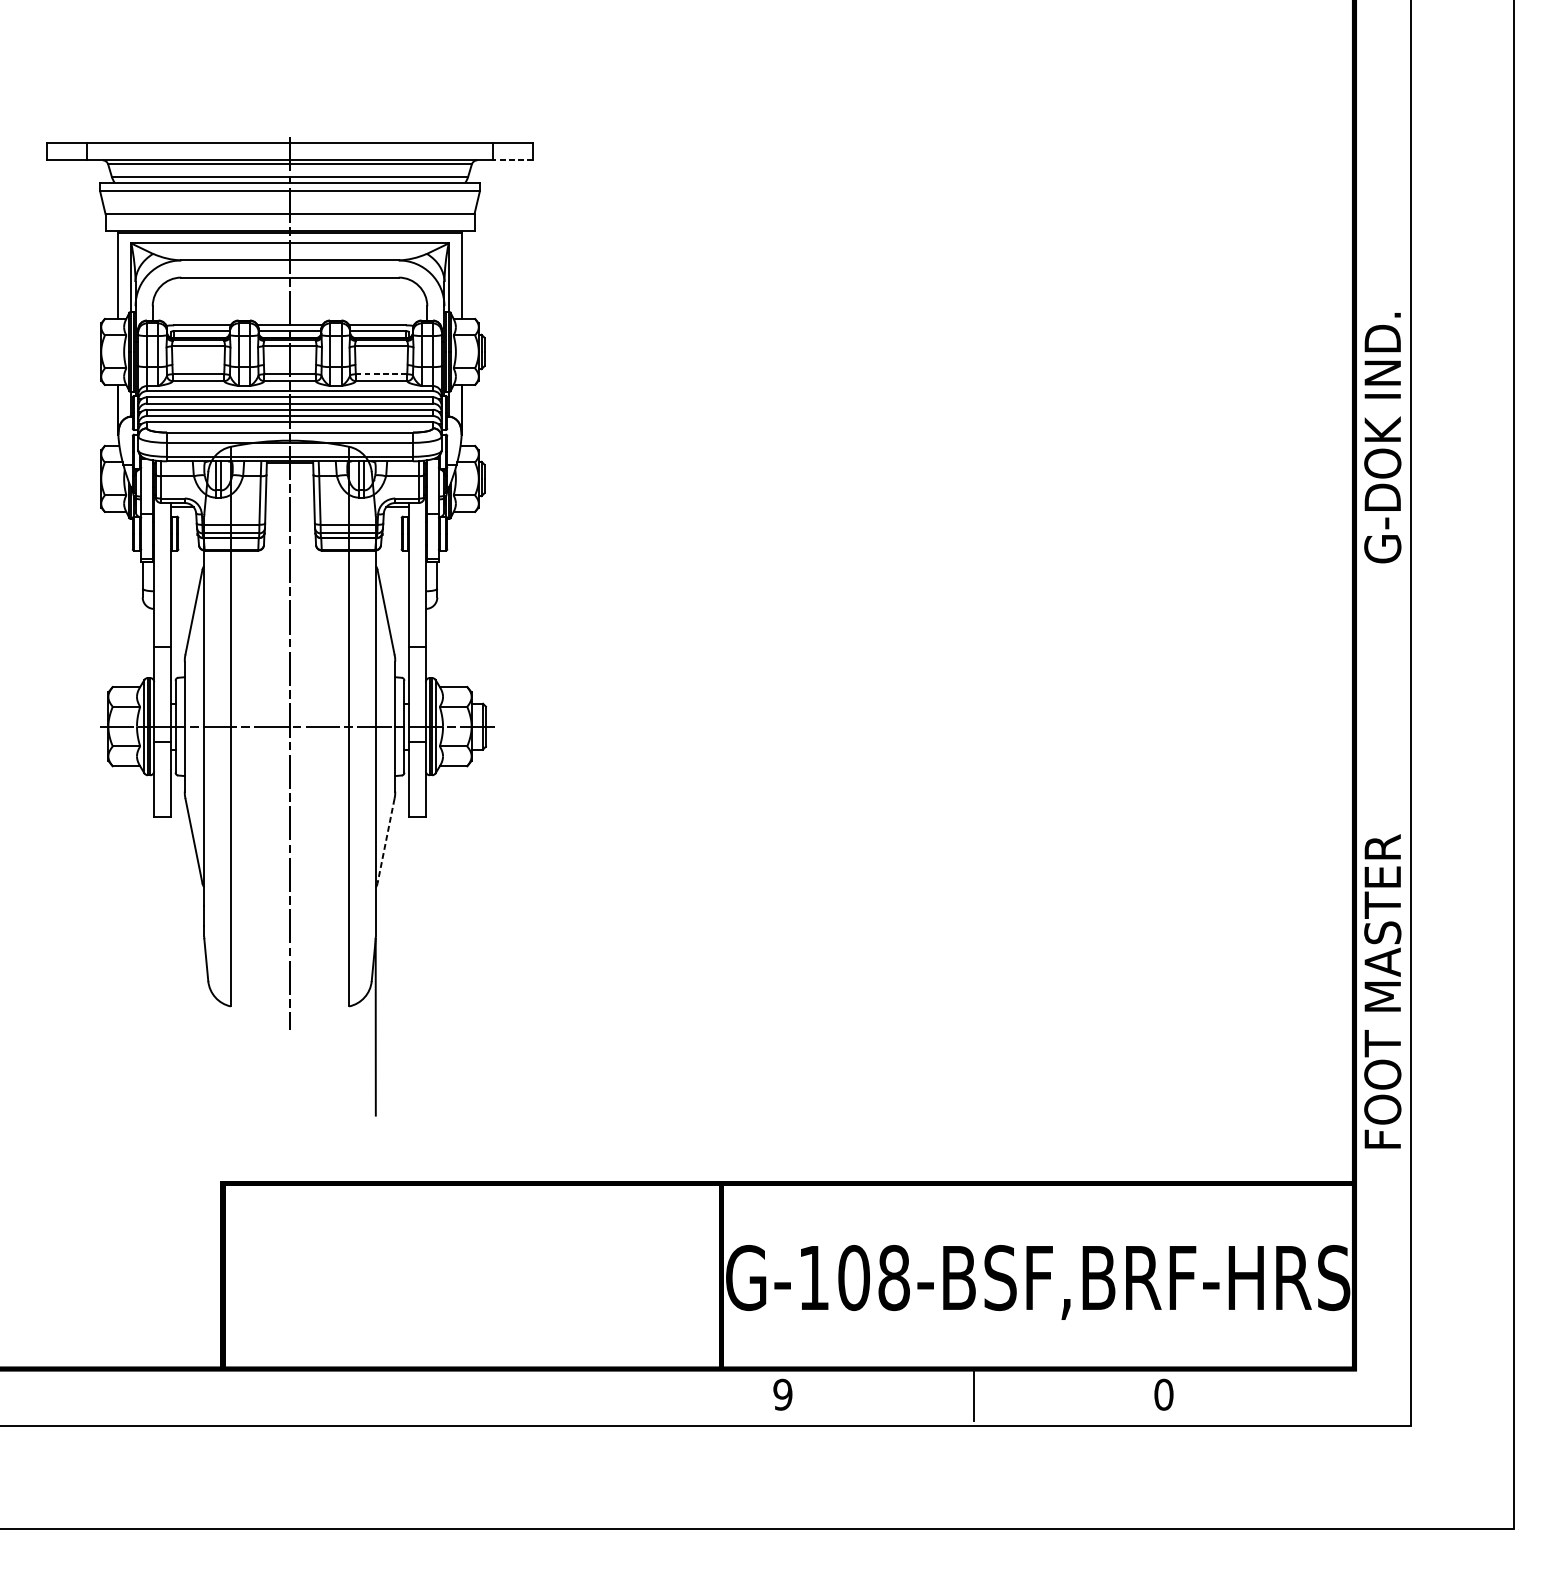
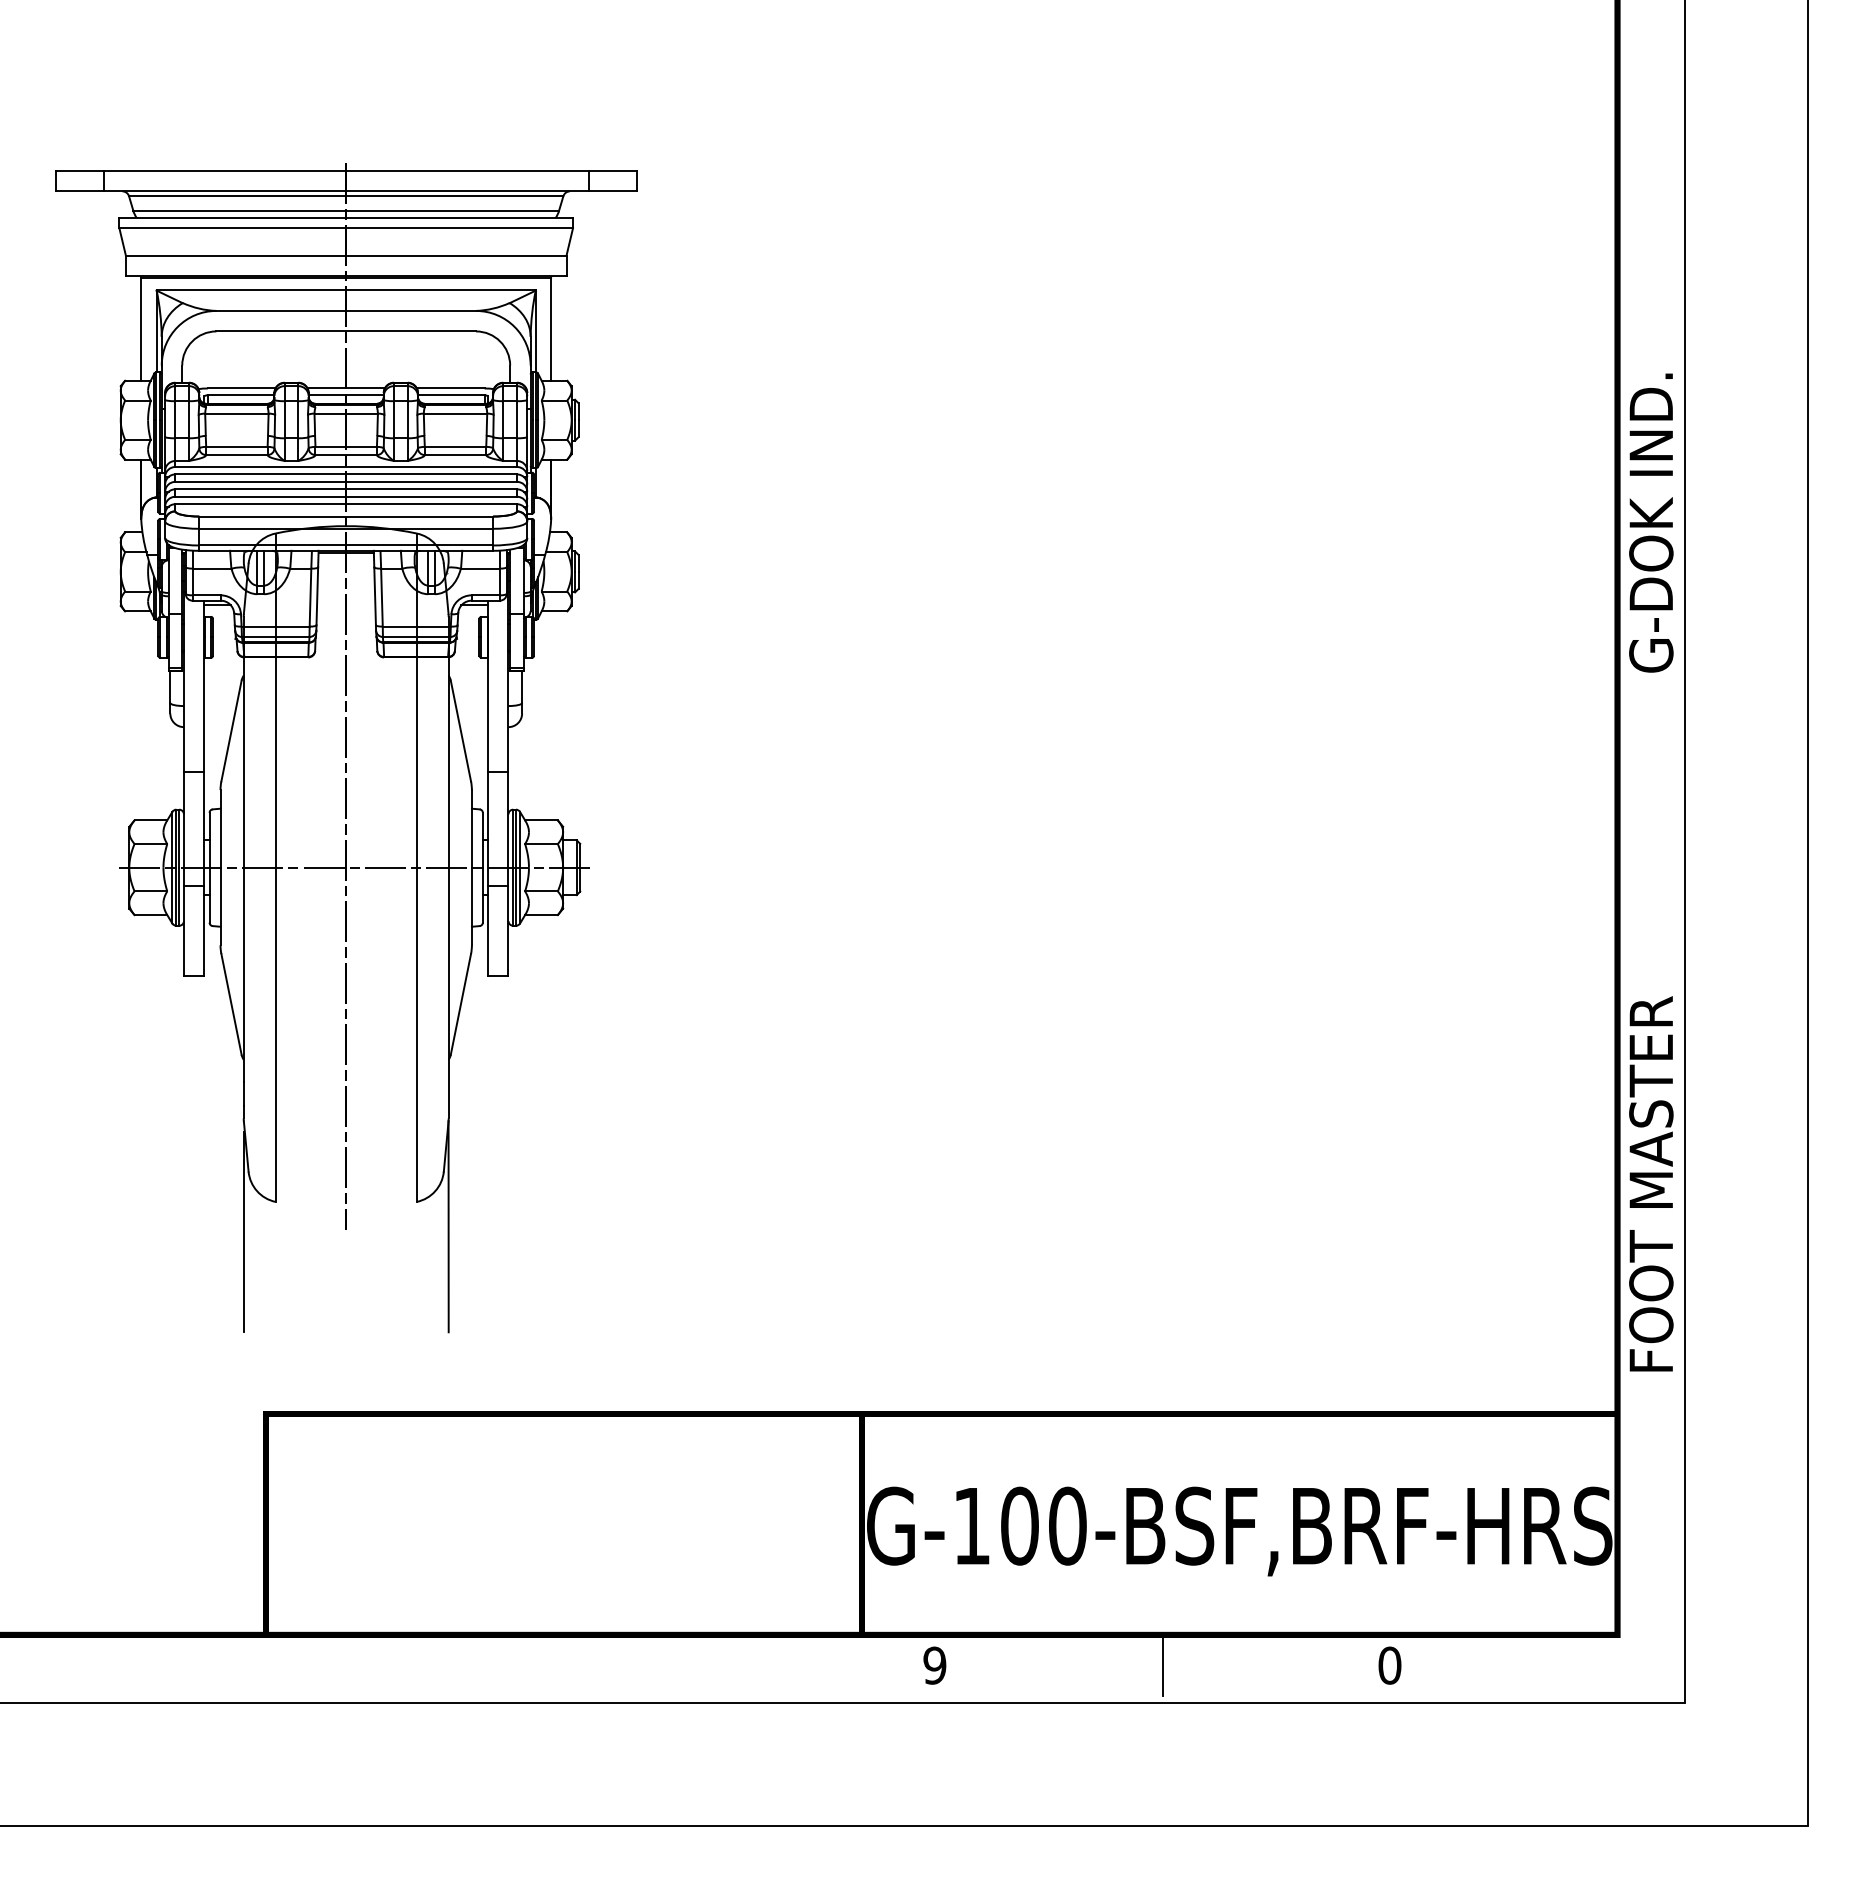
line: (512, 160) -> (612, 191), dashed -> solid
line: (381, 373) -> (455, 446), dashed -> solid
line: (385, 841) -> (460, 1004), dashed -> solid
line: (204, 1031) -> (243, 1231), added
text: (893, 1278) -> (1067, 1526), G-108-BSF,BRF-HRS -> G-100-BSF,BRF-HRS

